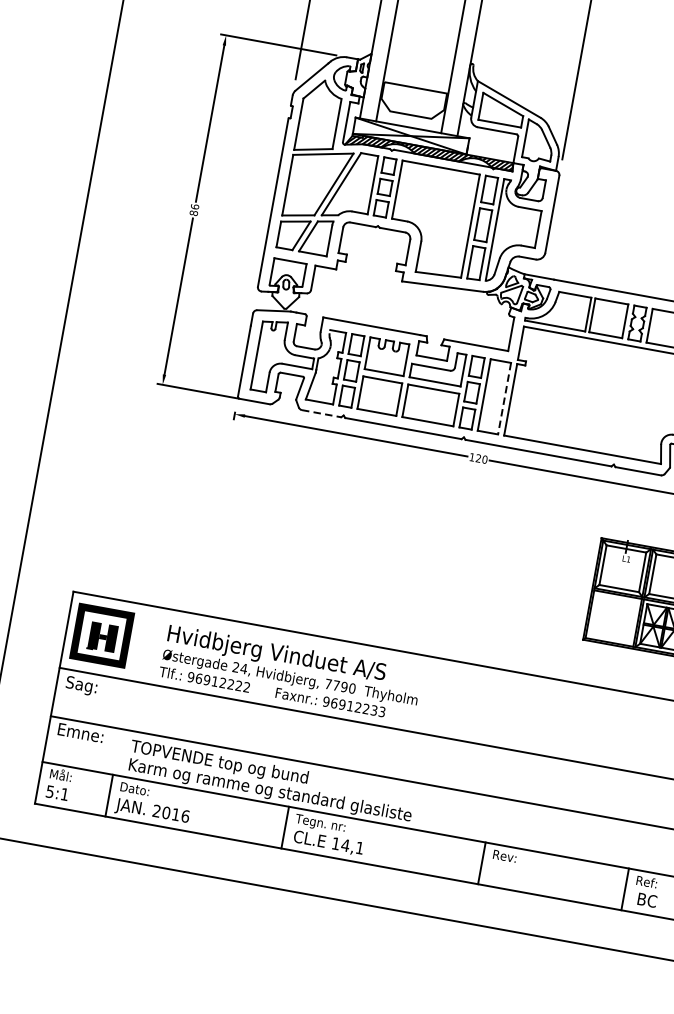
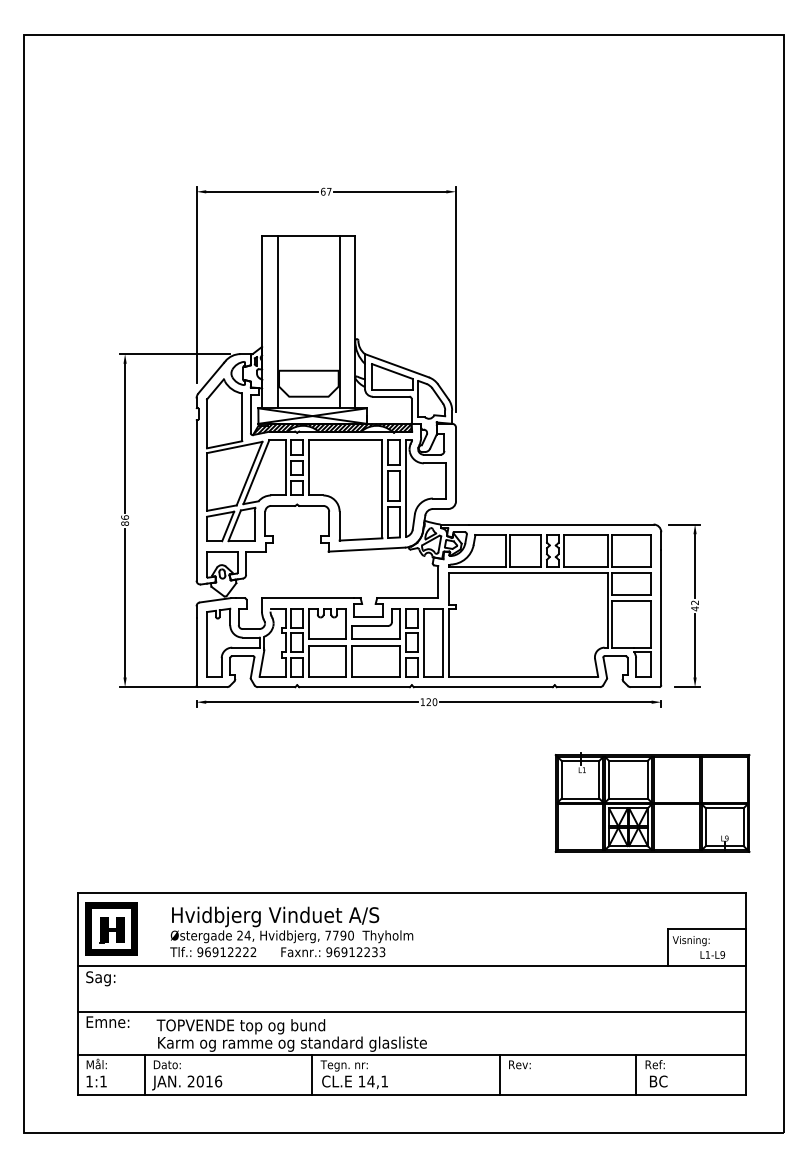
line: (504, 399) -> (442, 643), dashed -> solid
line: (321, 414) -> (276, 687), dashed -> solid
text: (50, 791) -> (89, 1081), 5:1 -> 1:1

